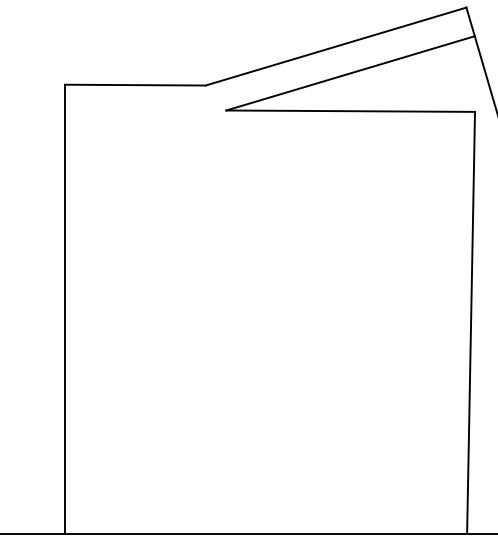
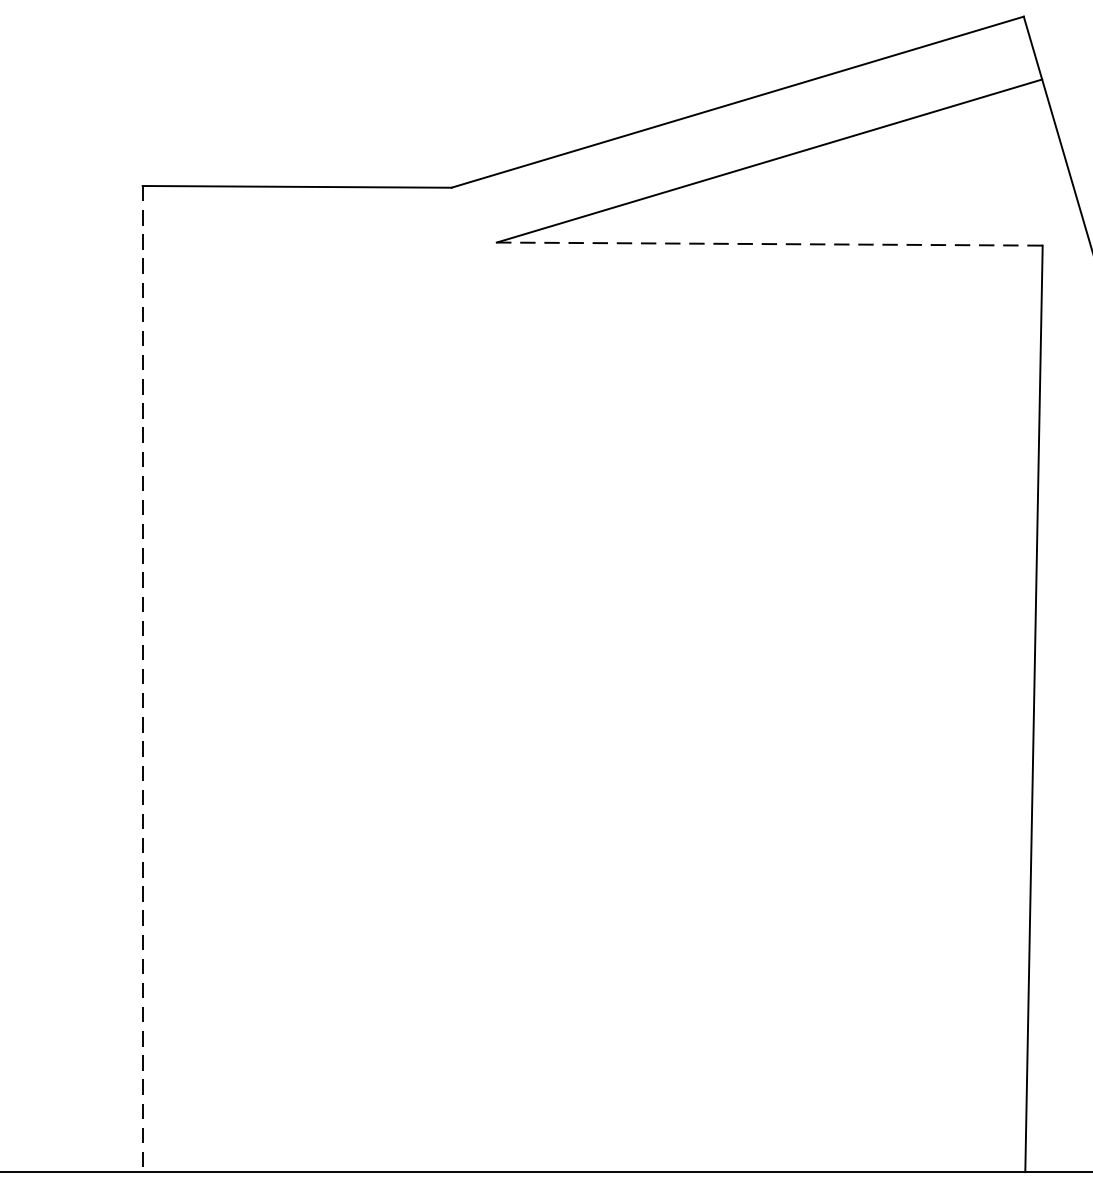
line: (350, 111) -> (769, 244), solid -> dashed
line: (65, 309) -> (143, 679), solid -> dashed

